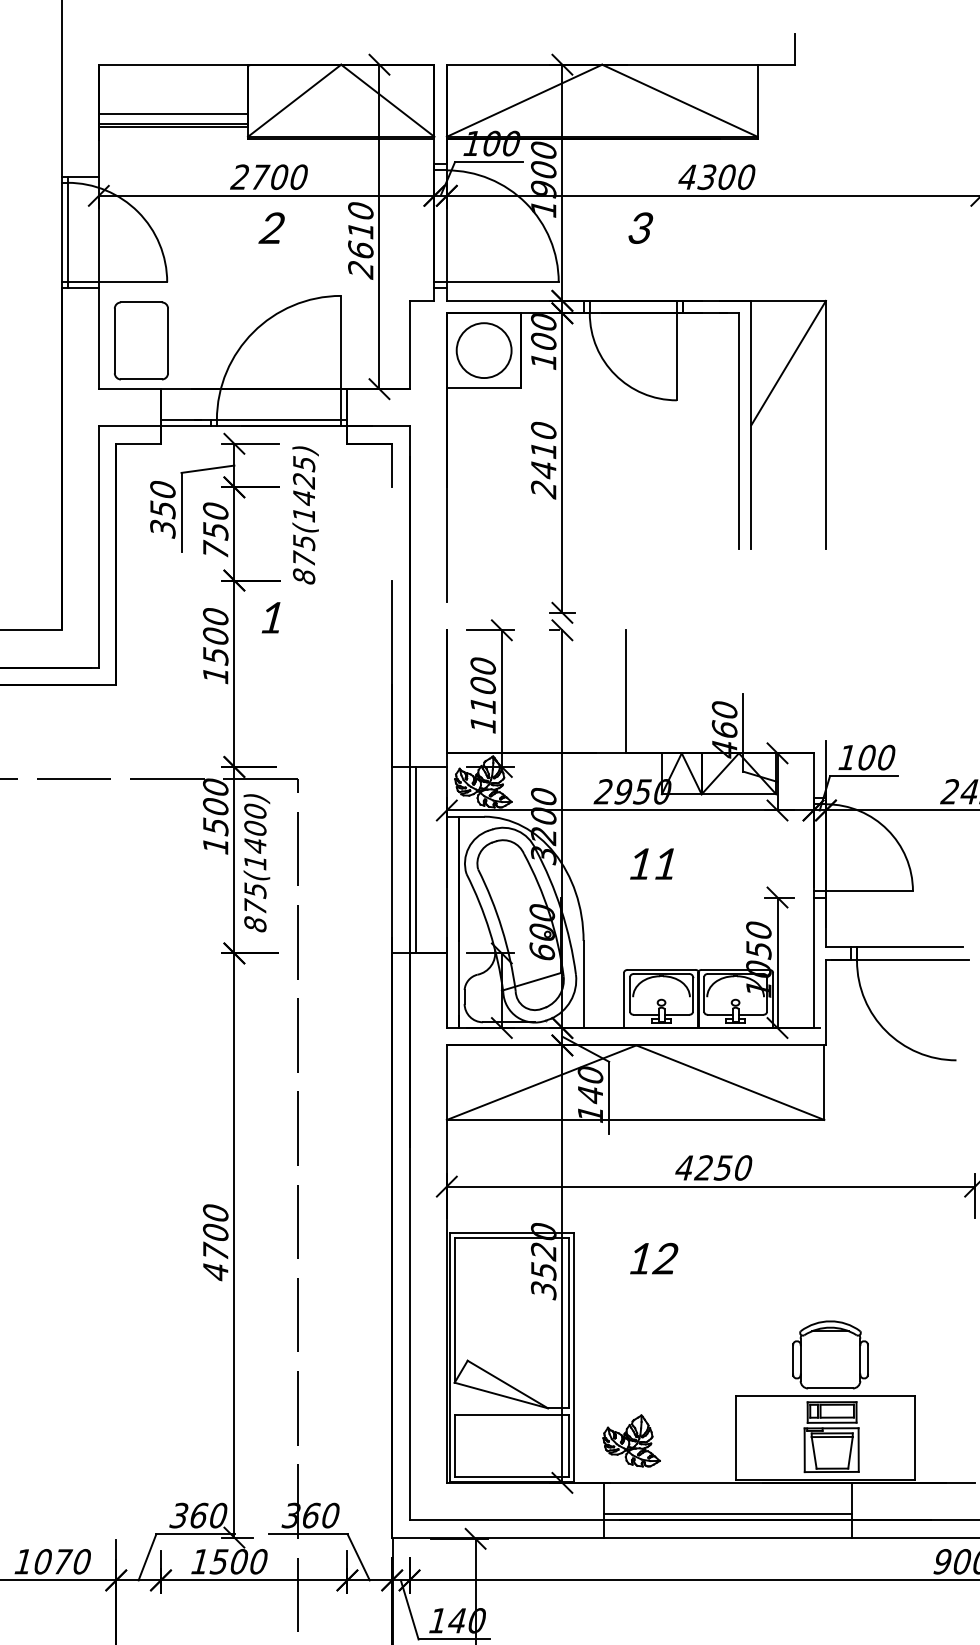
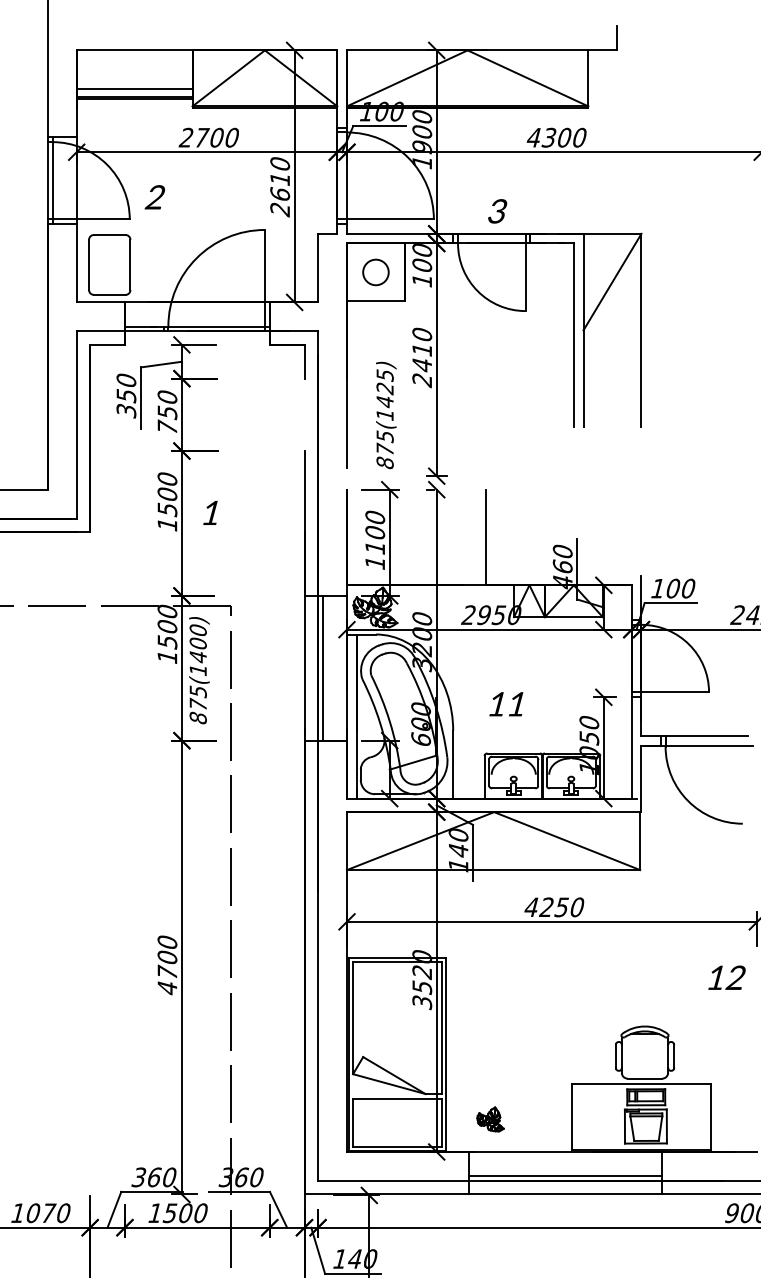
text: (271, 228) -> (154, 197), moved
text: (640, 228) -> (497, 211), moved
circle: (483, 350) -> (375, 272), size x0.6
text: (305, 515) -> (386, 415), moved
text: (271, 617) -> (210, 512), moved
text: (652, 864) -> (506, 704), moved
text: (653, 1258) -> (726, 977), moved
part: (631, 1441) -> (490, 1119), size x0.6

